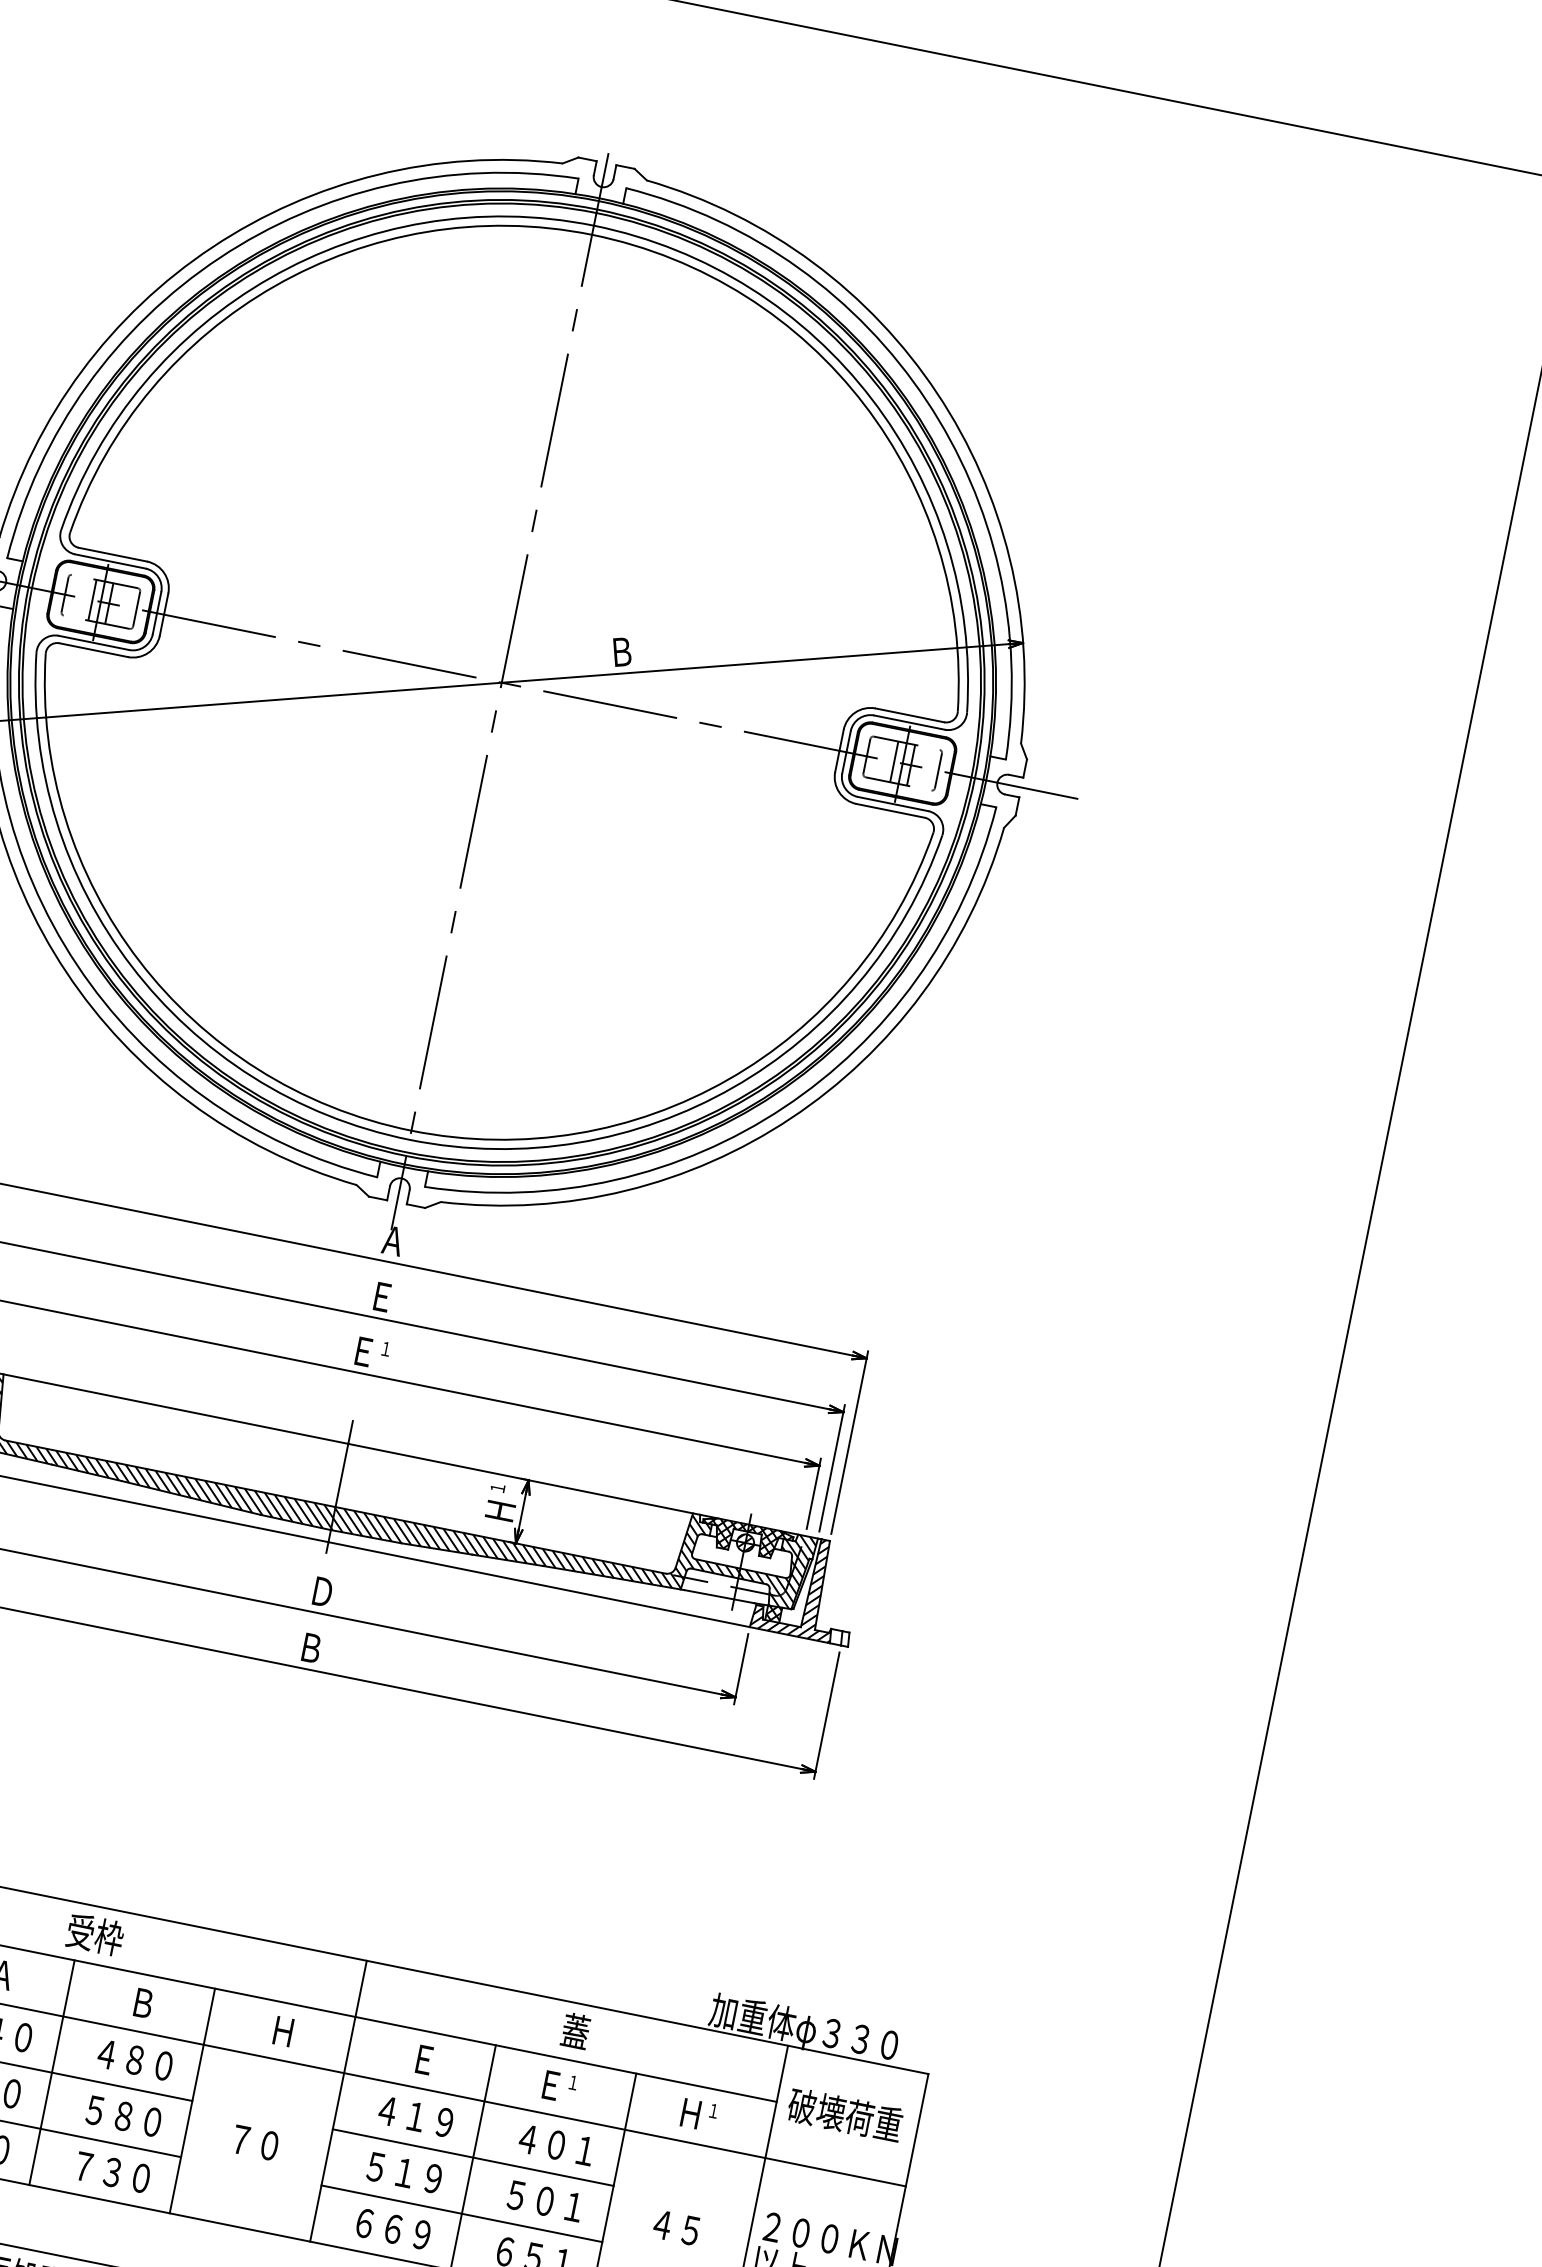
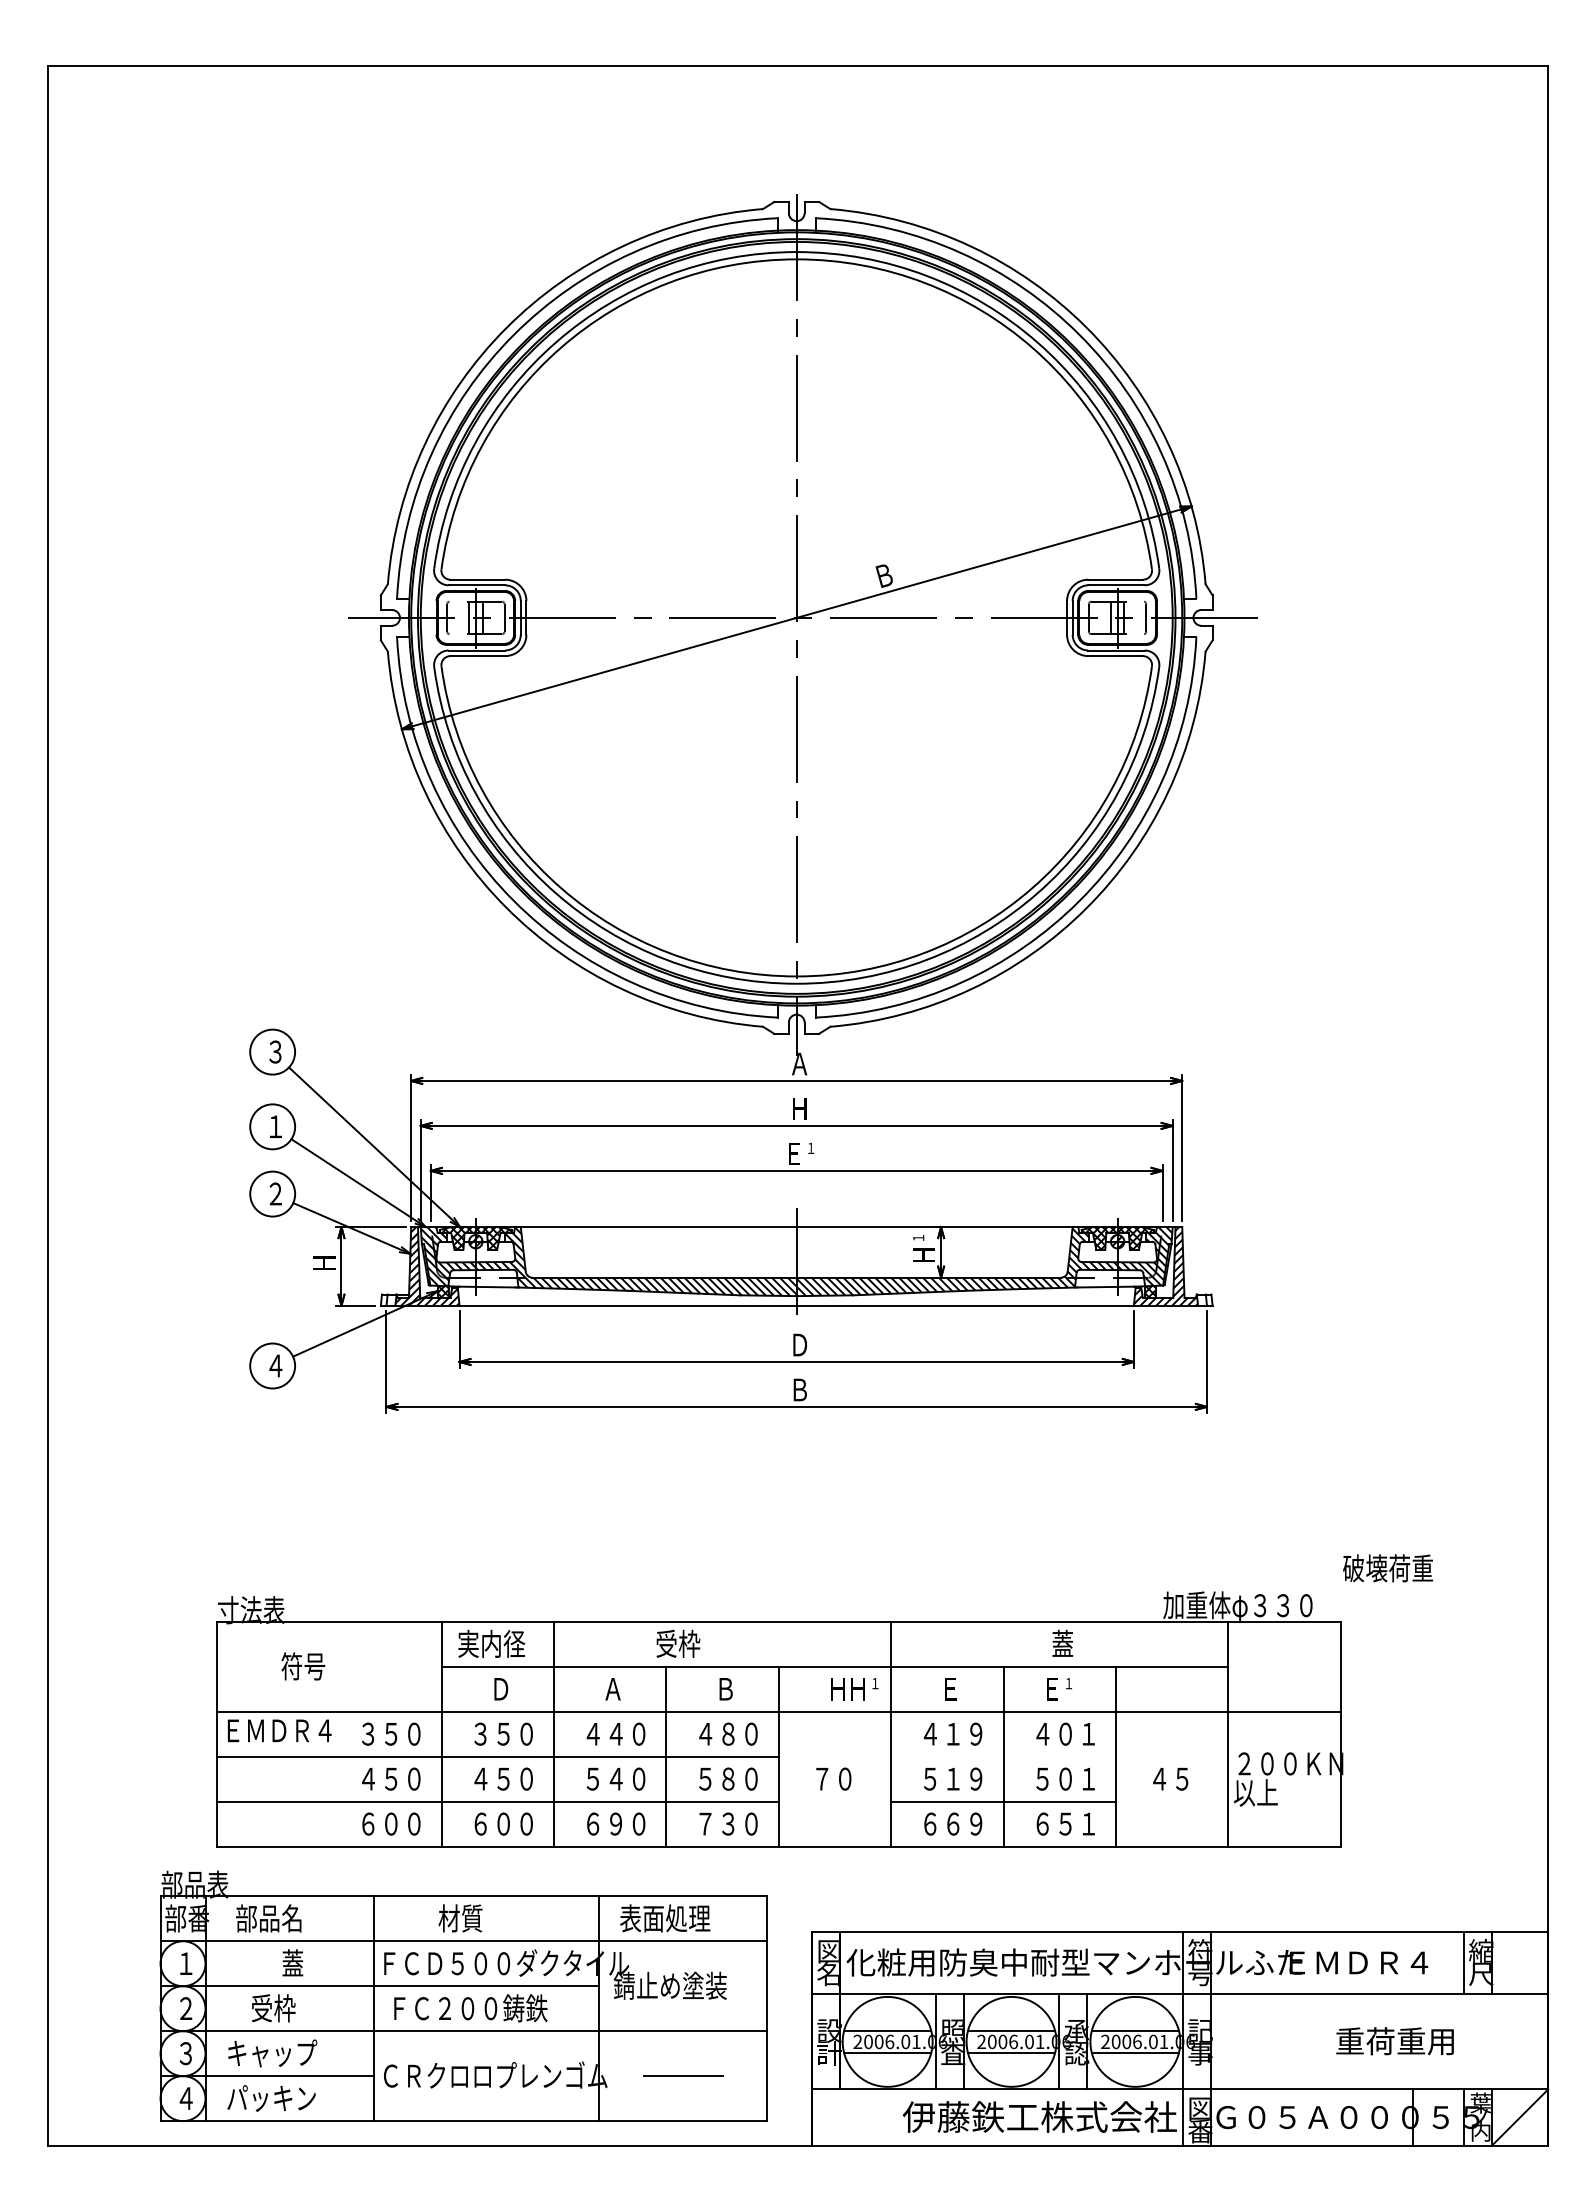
text: (381, 1296) -> (799, 1108), Ｅ -> Ｈ
text: (698, 2115) -> (864, 1689), moved
text: (845, 2115) -> (1388, 1568), moved
line: (473, 2157) -> (1003, 1756), removed

